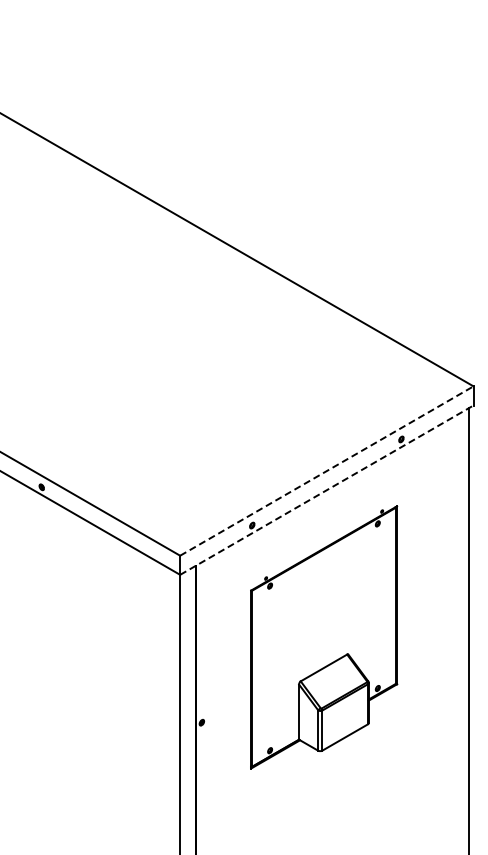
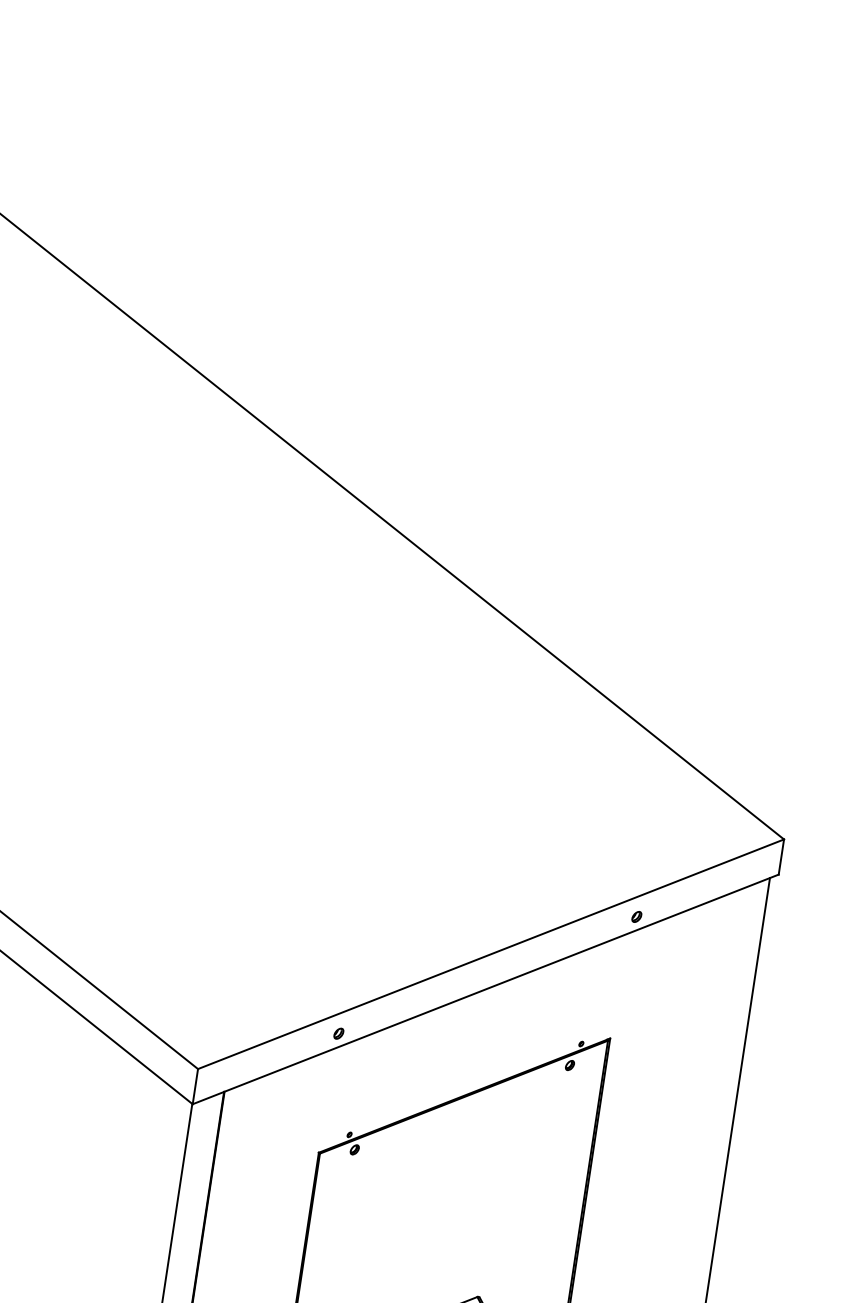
line: (327, 470) -> (492, 953), dashed -> solid
line: (327, 489) -> (487, 988), dashed -> solid

